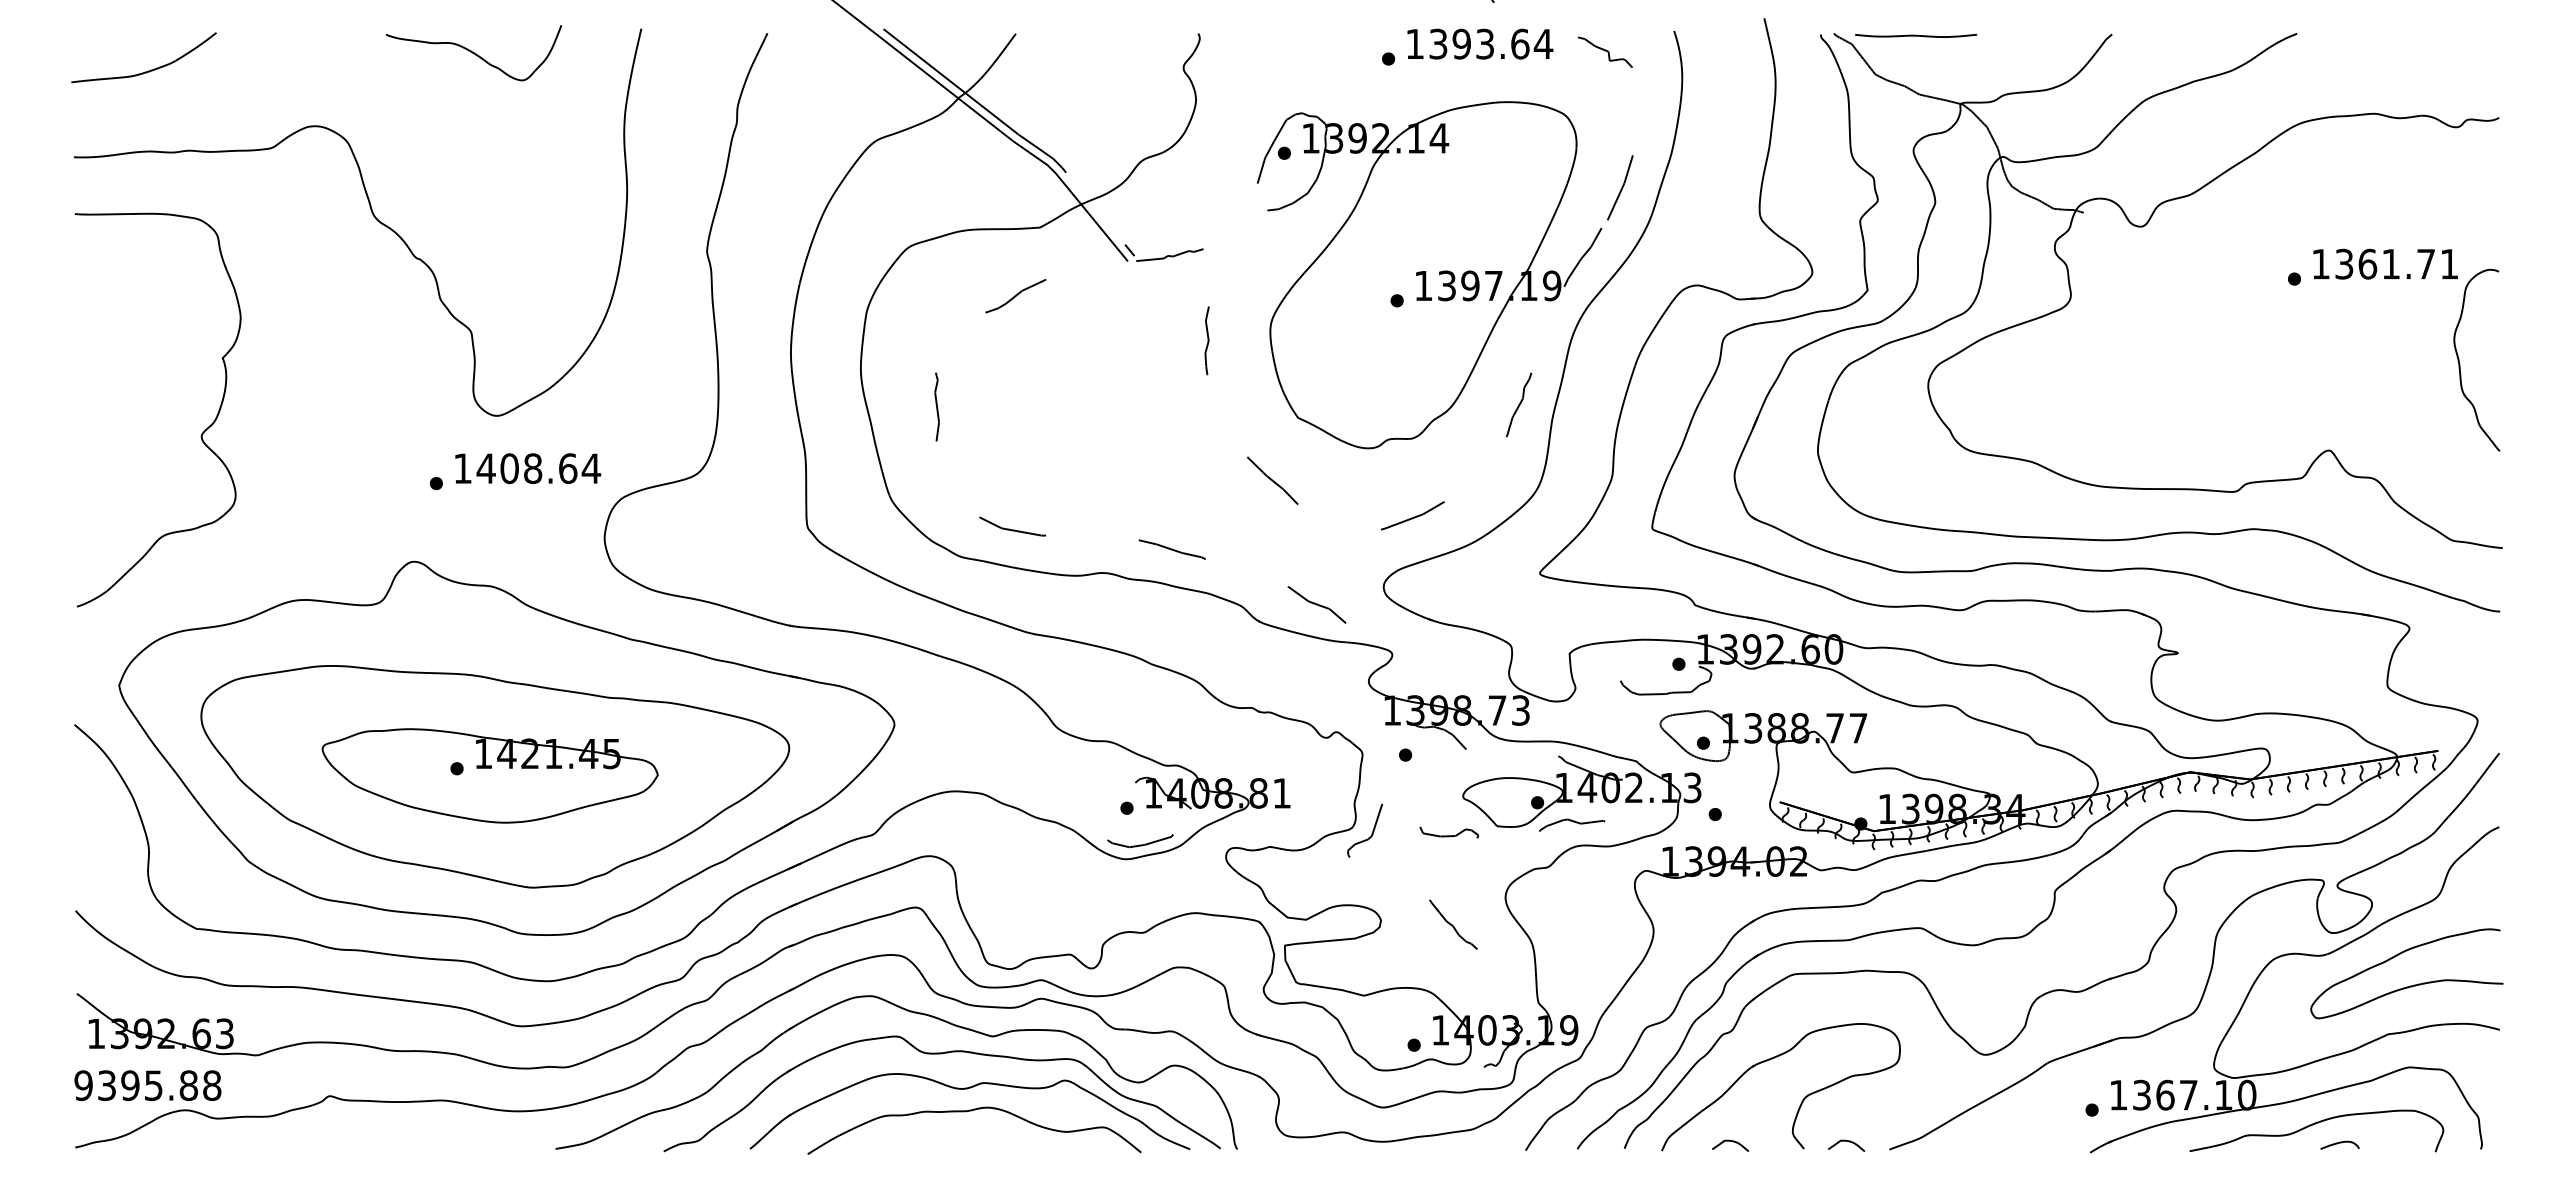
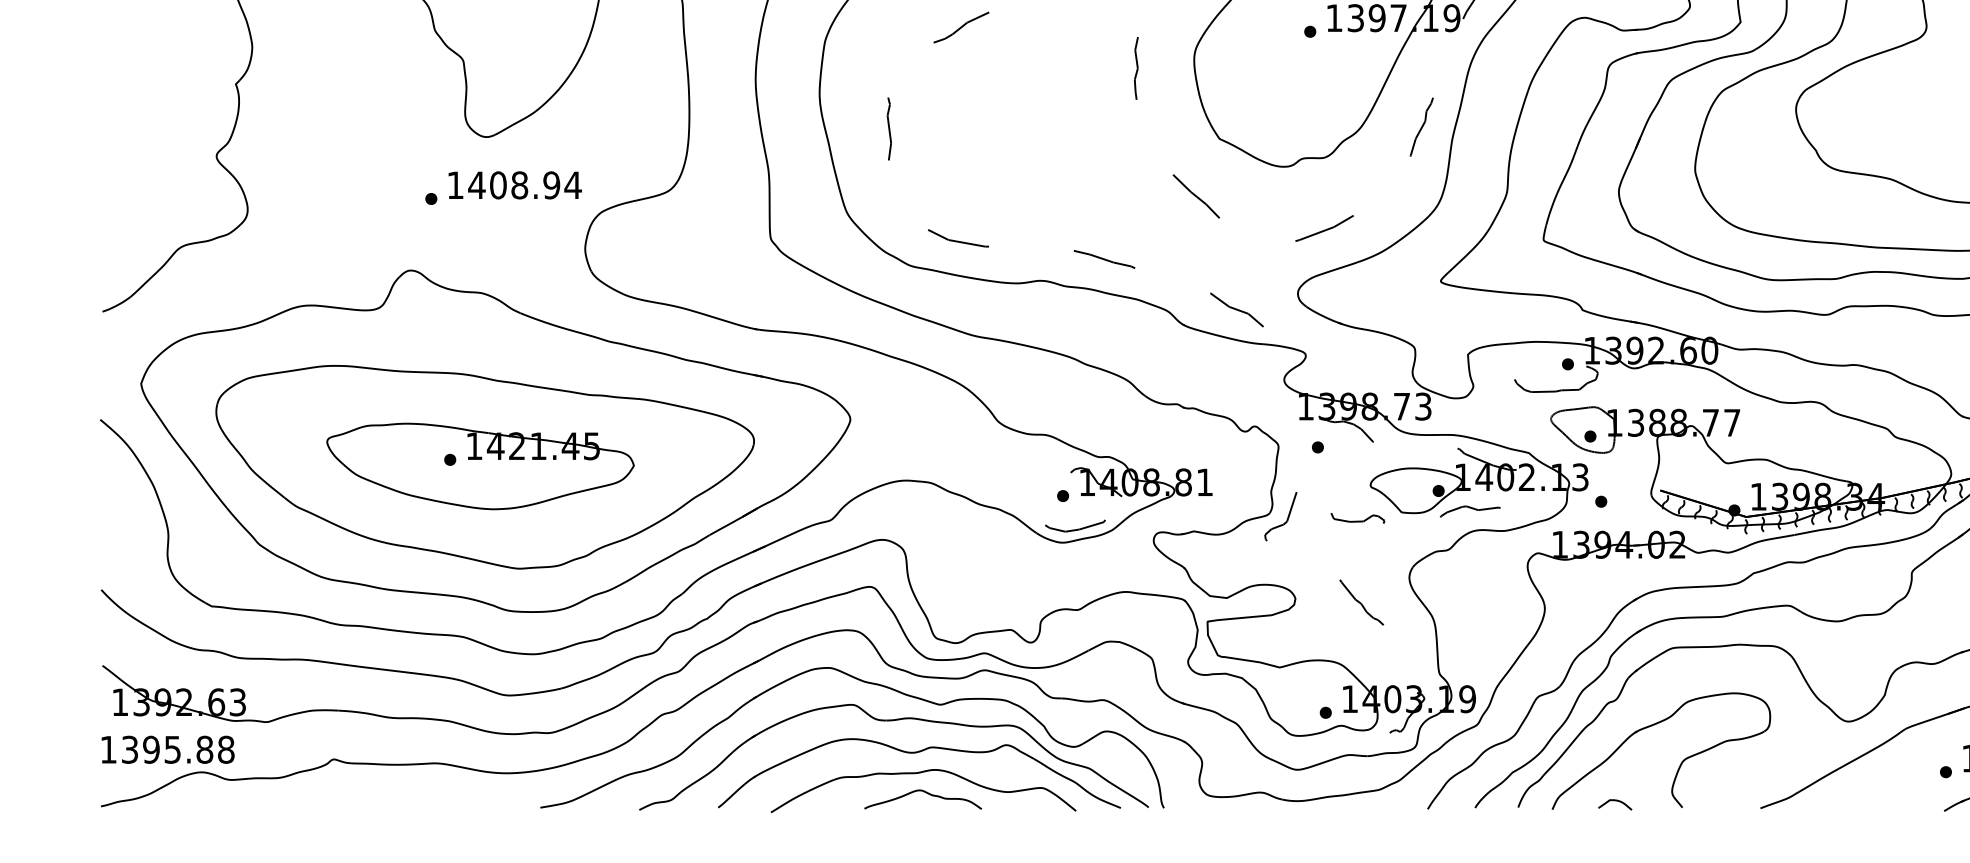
text: (567, 468) -> (551, 185), 1408.64 -> 1408.94
text: (83, 1085) -> (108, 749), 9395.88 -> 1395.88
curve: (977, 1133) -> (926, 793), added
curve: (1848, 1142) -> (1723, 801), removed

